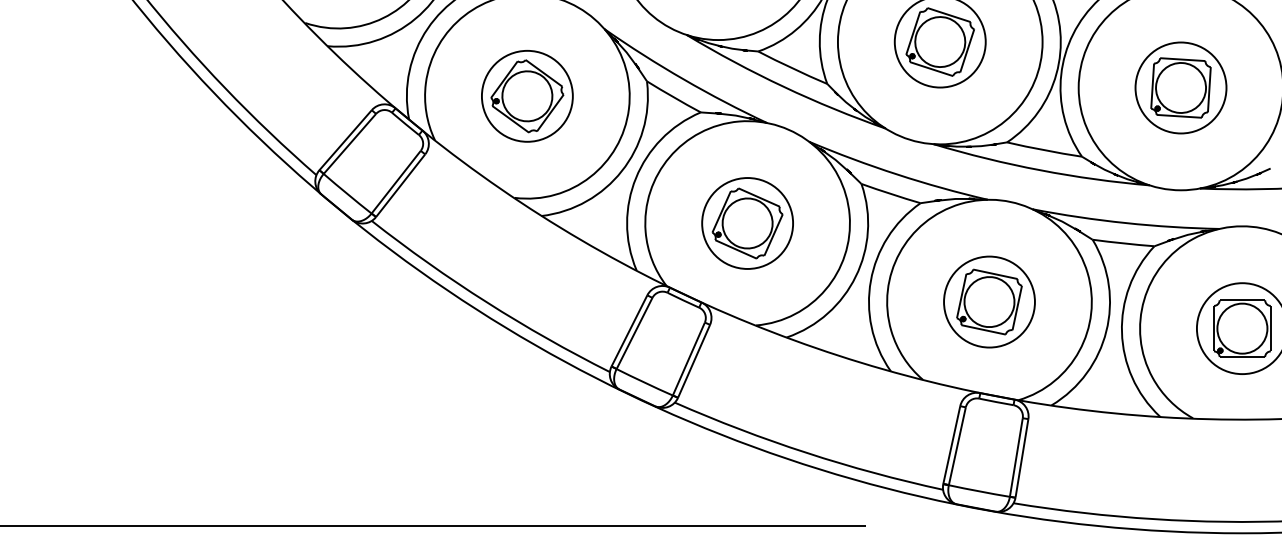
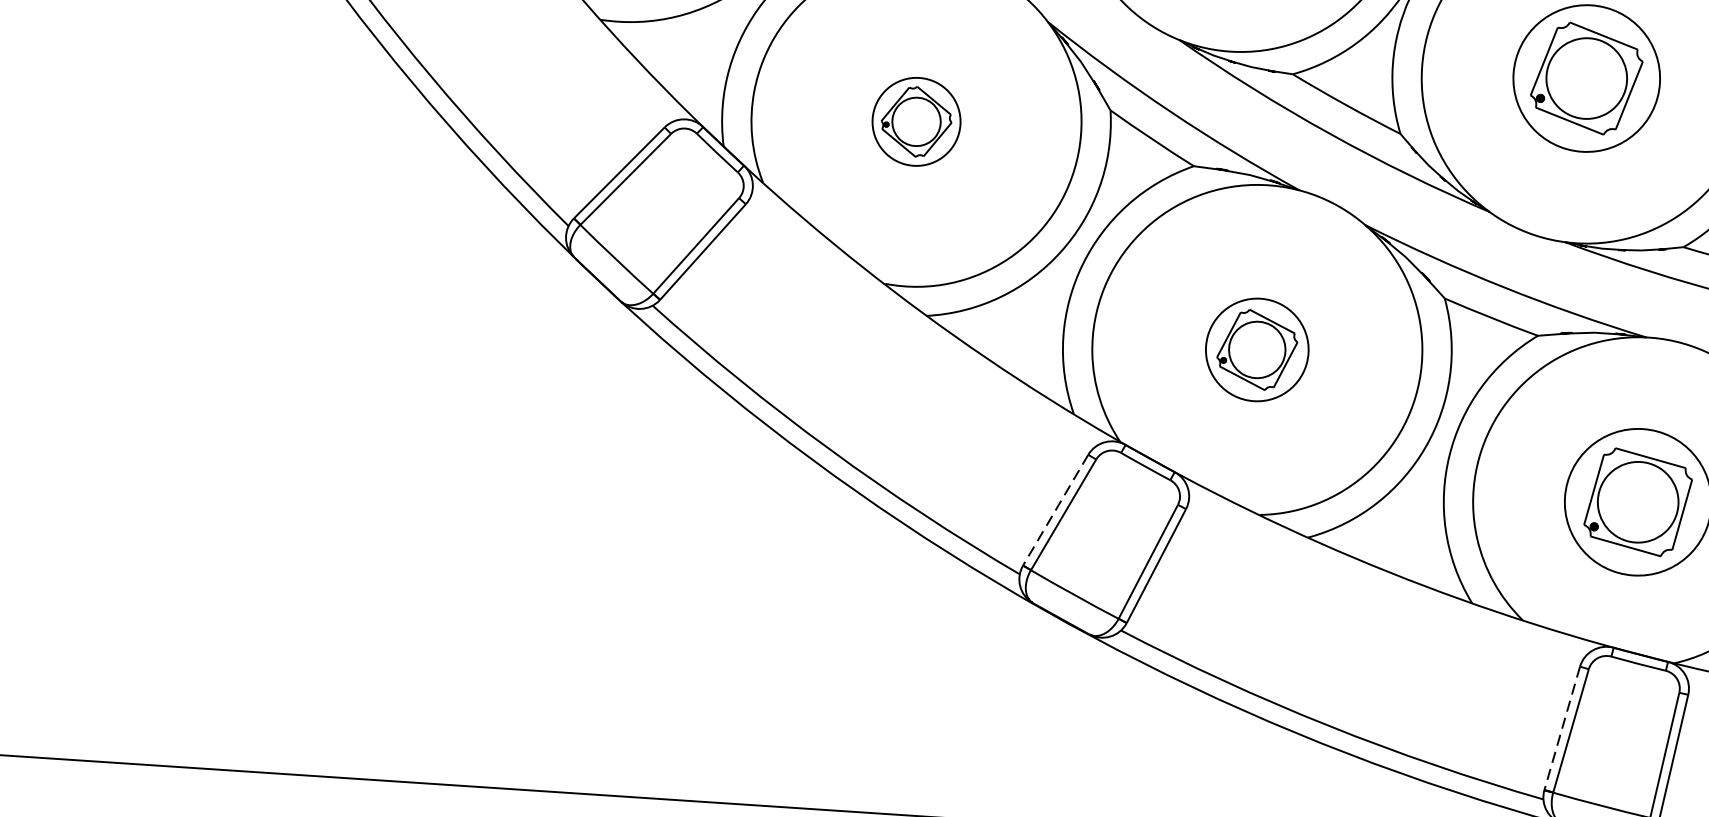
part: (527, 96) -> (916, 122), size x0.6
part: (747, 223) -> (1257, 349), size x0.7
line: (629, 330) -> (1055, 509), solid -> dashed
line: (951, 445) -> (1561, 729), solid -> dashed

